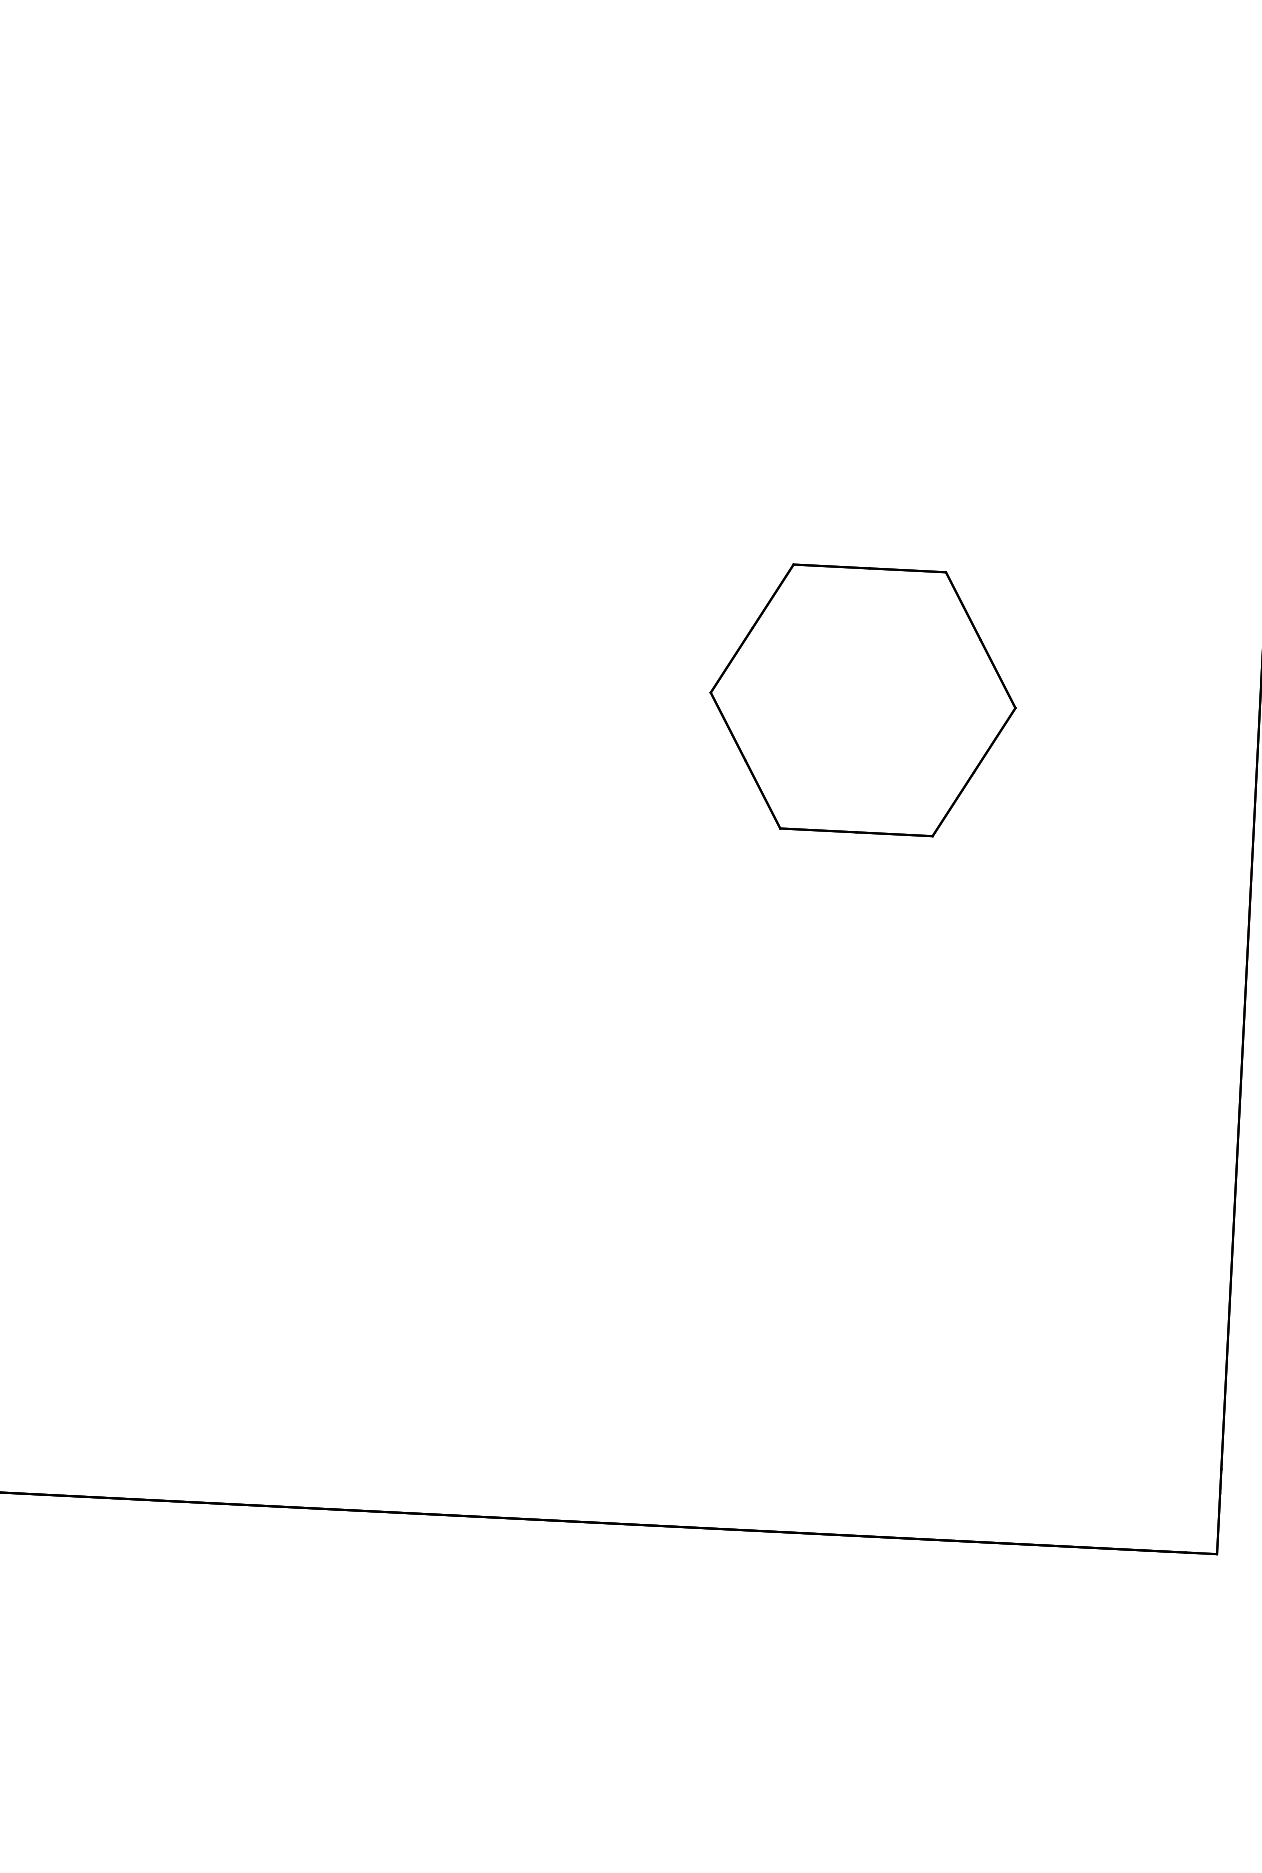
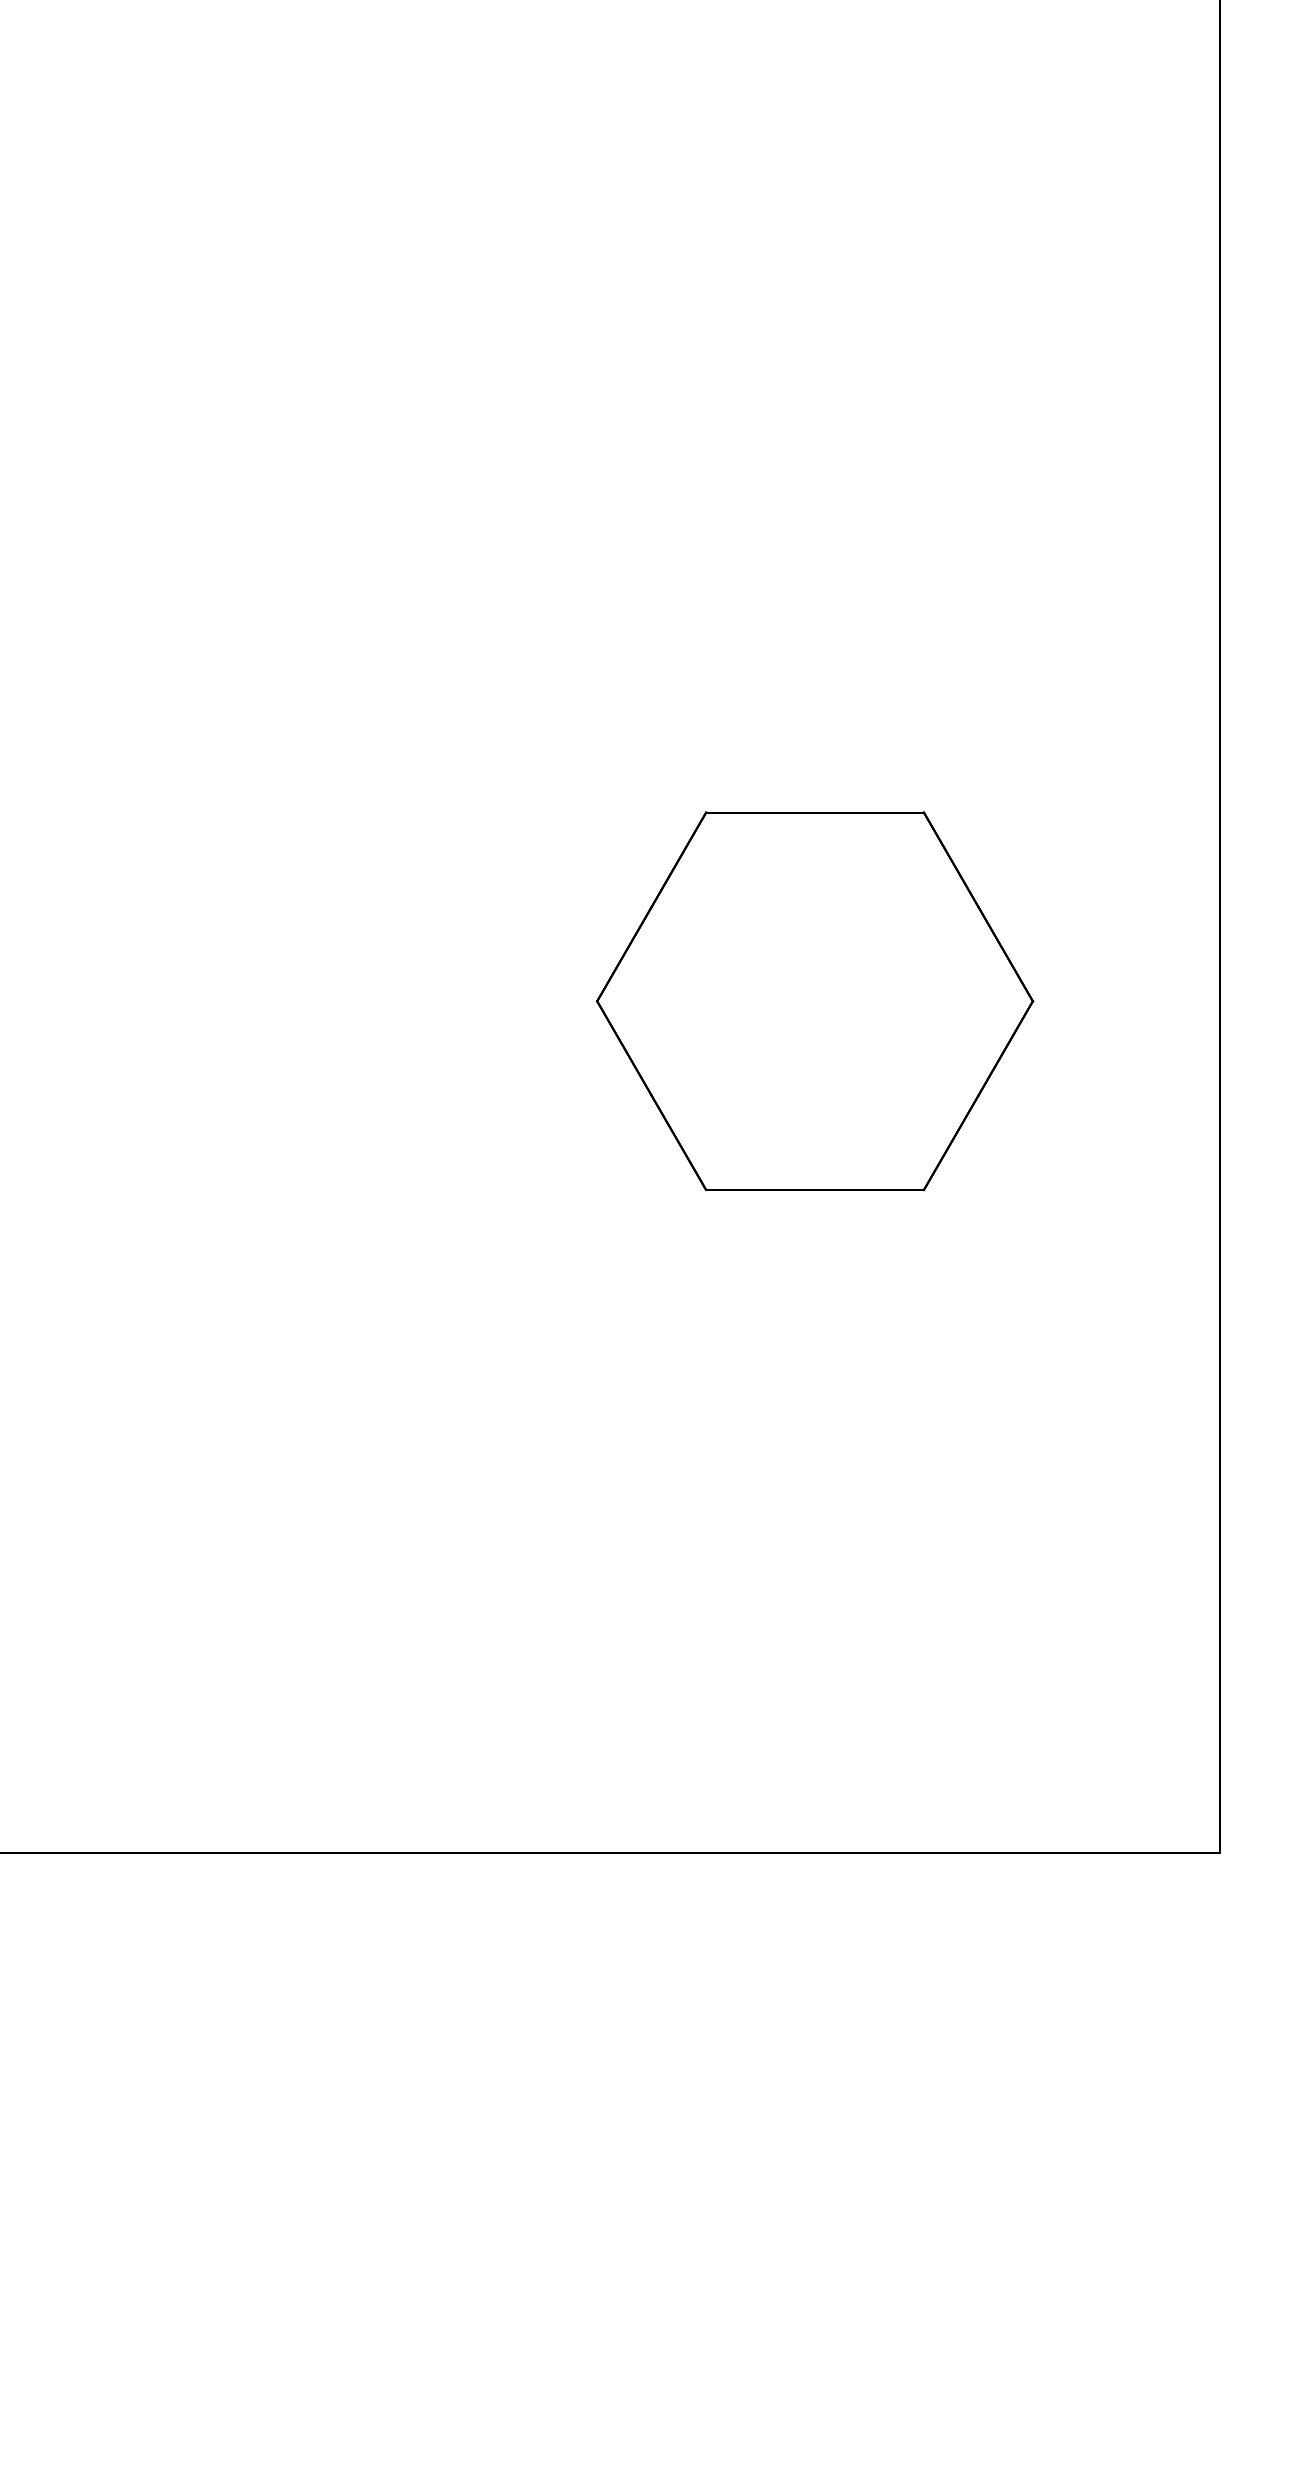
part: (862, 700) -> (814, 1001), size x1.4

